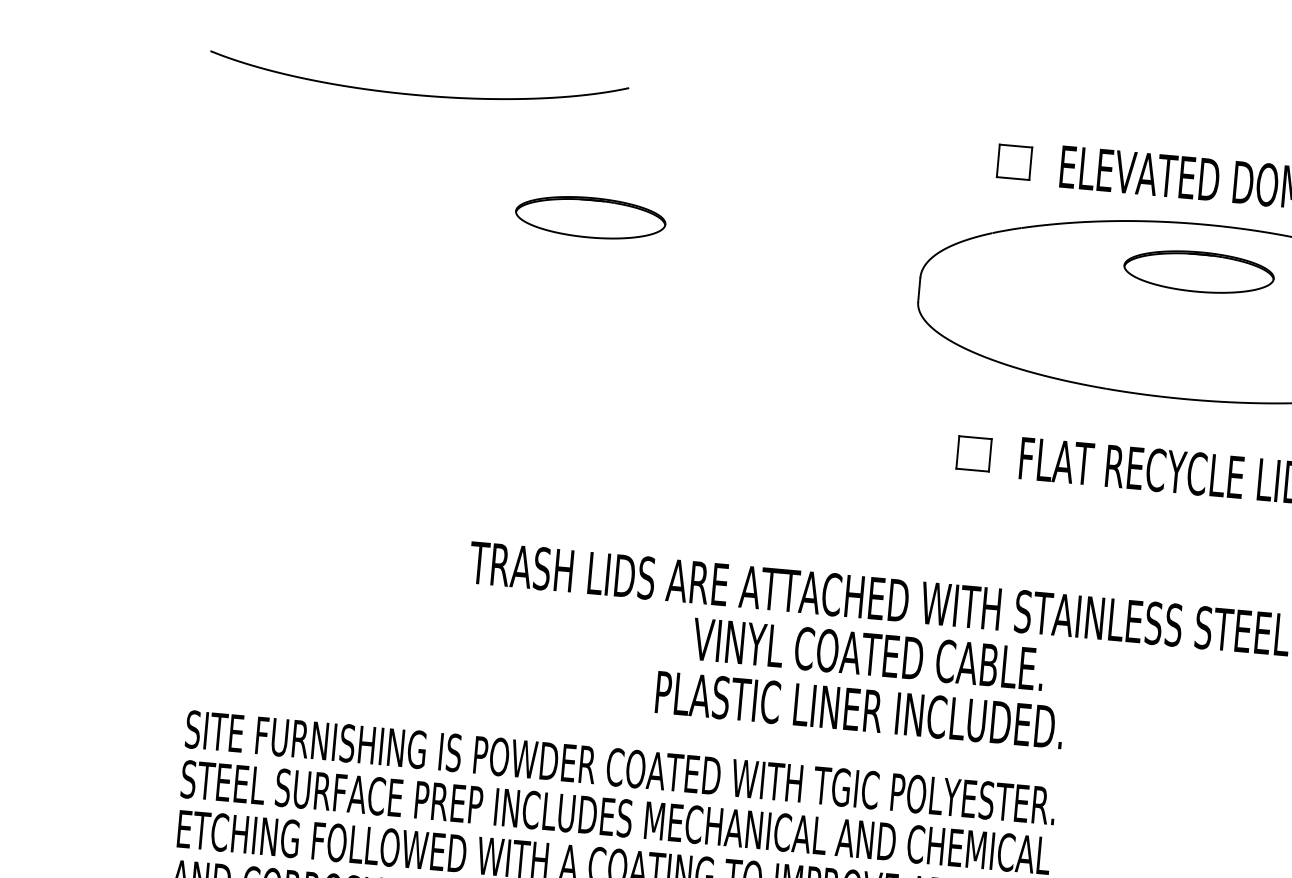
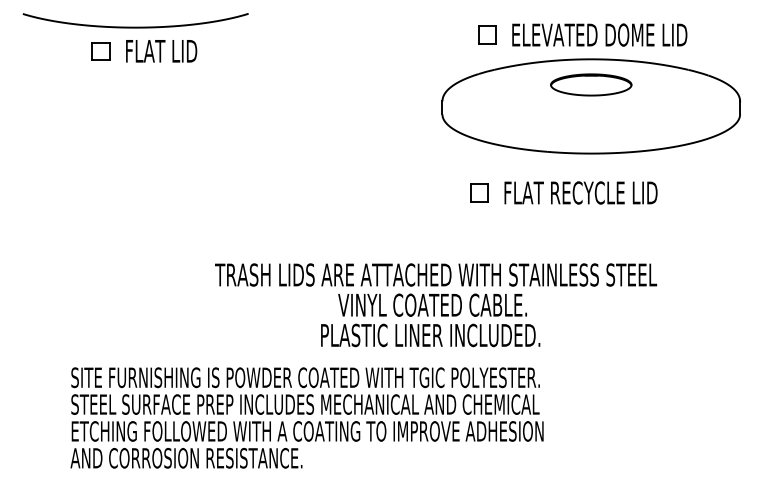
curve: (417, 92) -> (135, 26), moved
part: (375, 136) -> (144, 51), added
part: (591, 216) -> (263, 84), removed

